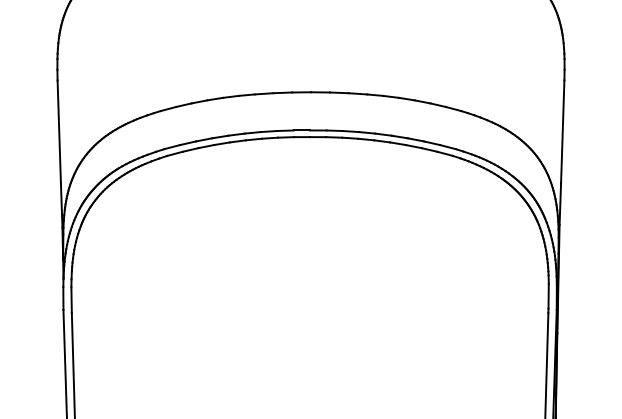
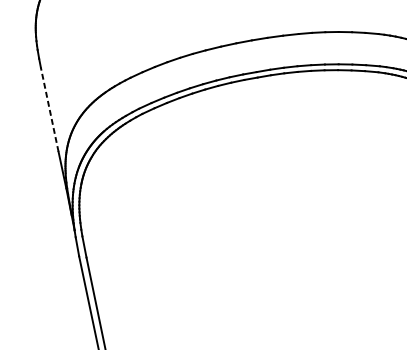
line: (59, 131) -> (49, 109), solid -> dashed

